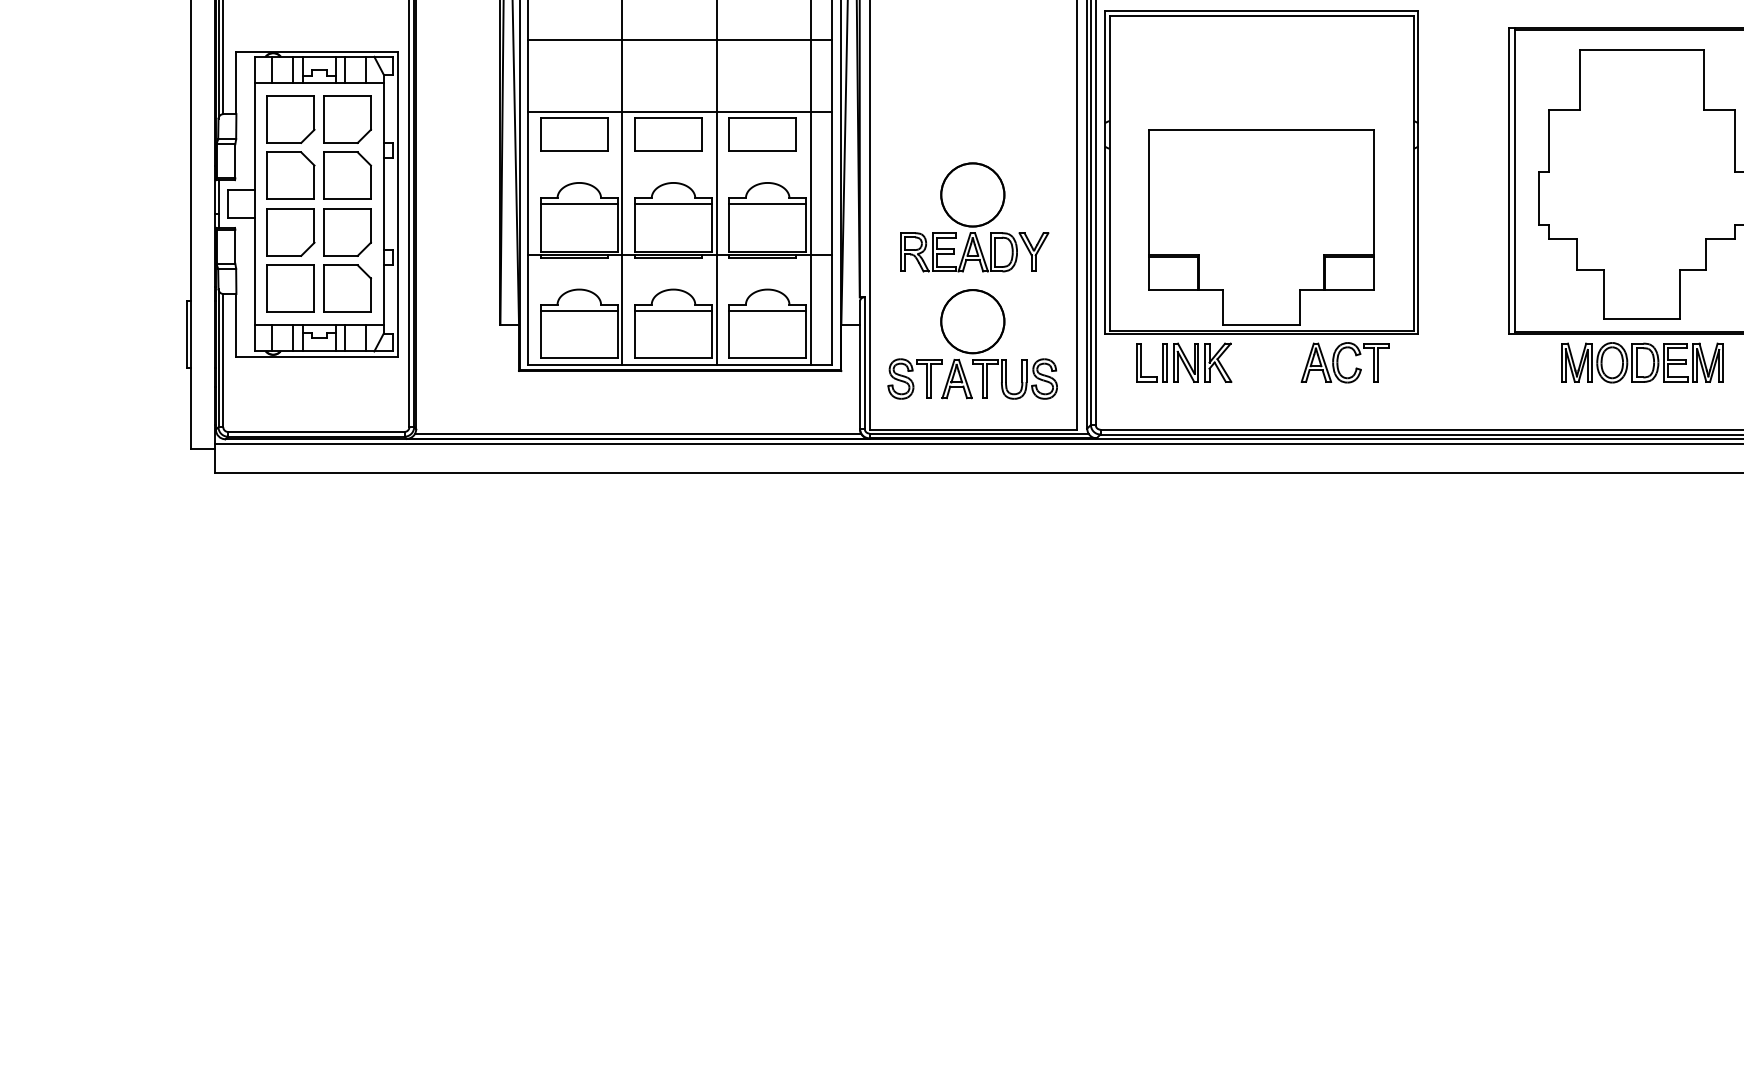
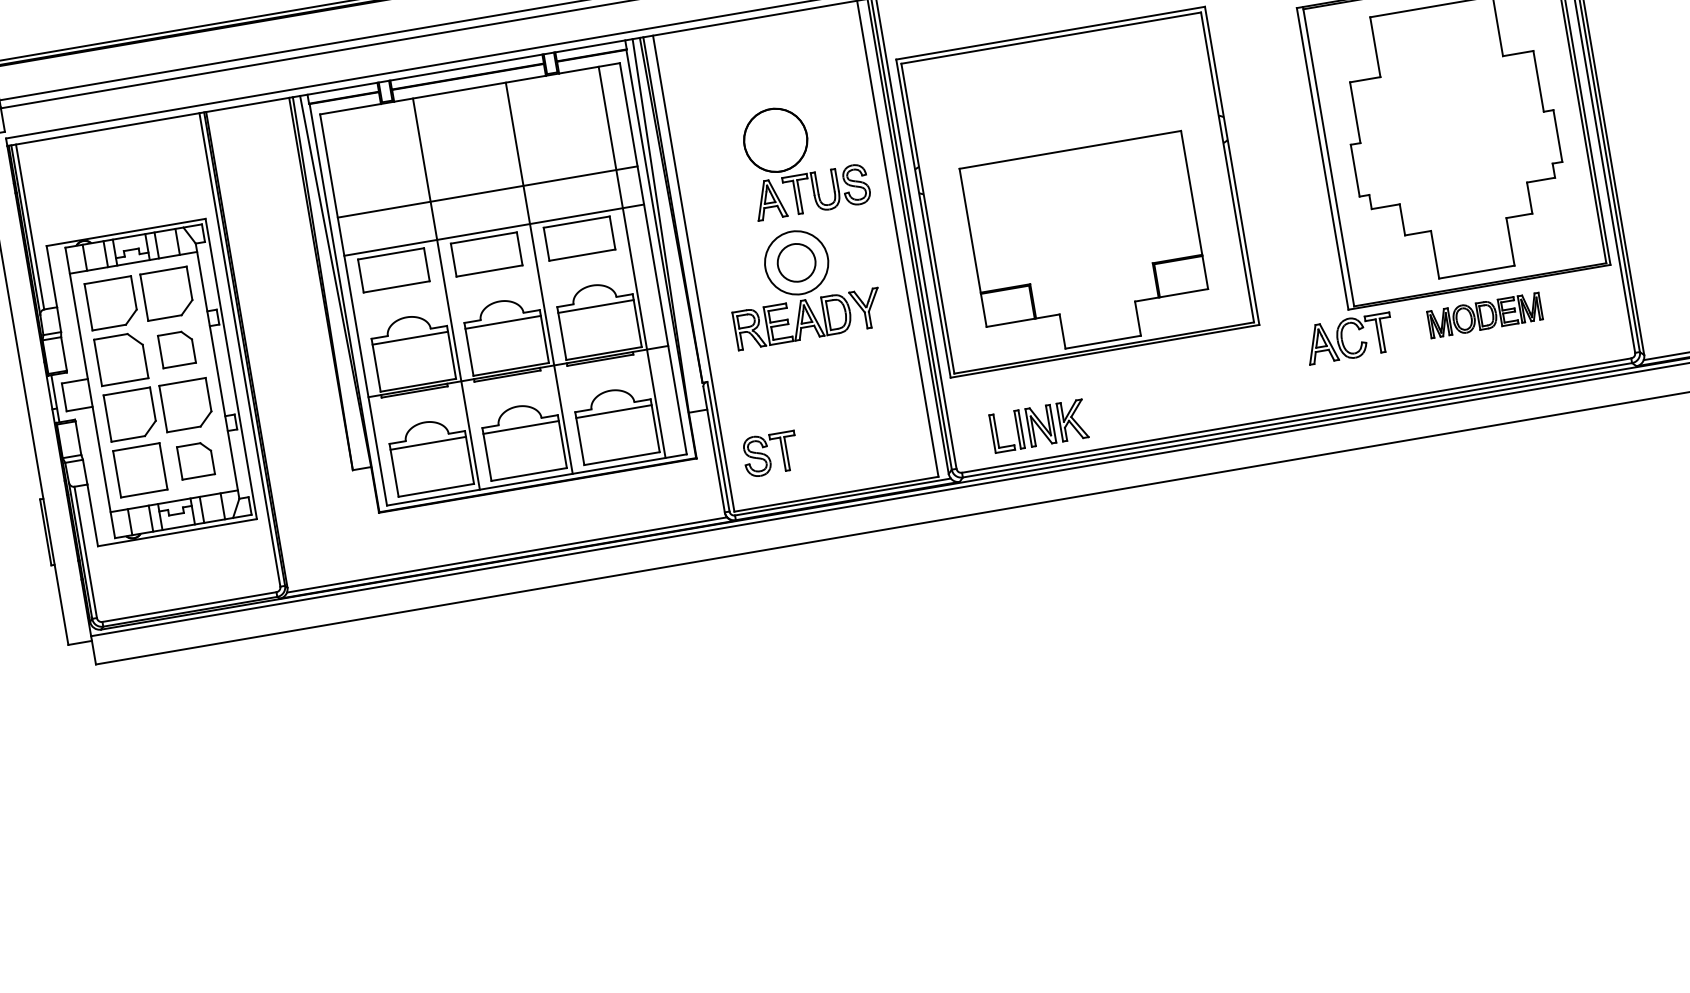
line: (680, 40) -> (488, 192), moved
part: (347, 175) -> (176, 349), size x0.7
circle: (972, 194) -> (796, 262), size x0.6
part: (347, 288) -> (196, 460), size x0.7
part: (998, 344) -> (804, 158), moved
part: (1184, 362) -> (1039, 425), moved
part: (1344, 362) -> (1348, 338), moved
part: (1642, 362) -> (1484, 315), size x0.7

